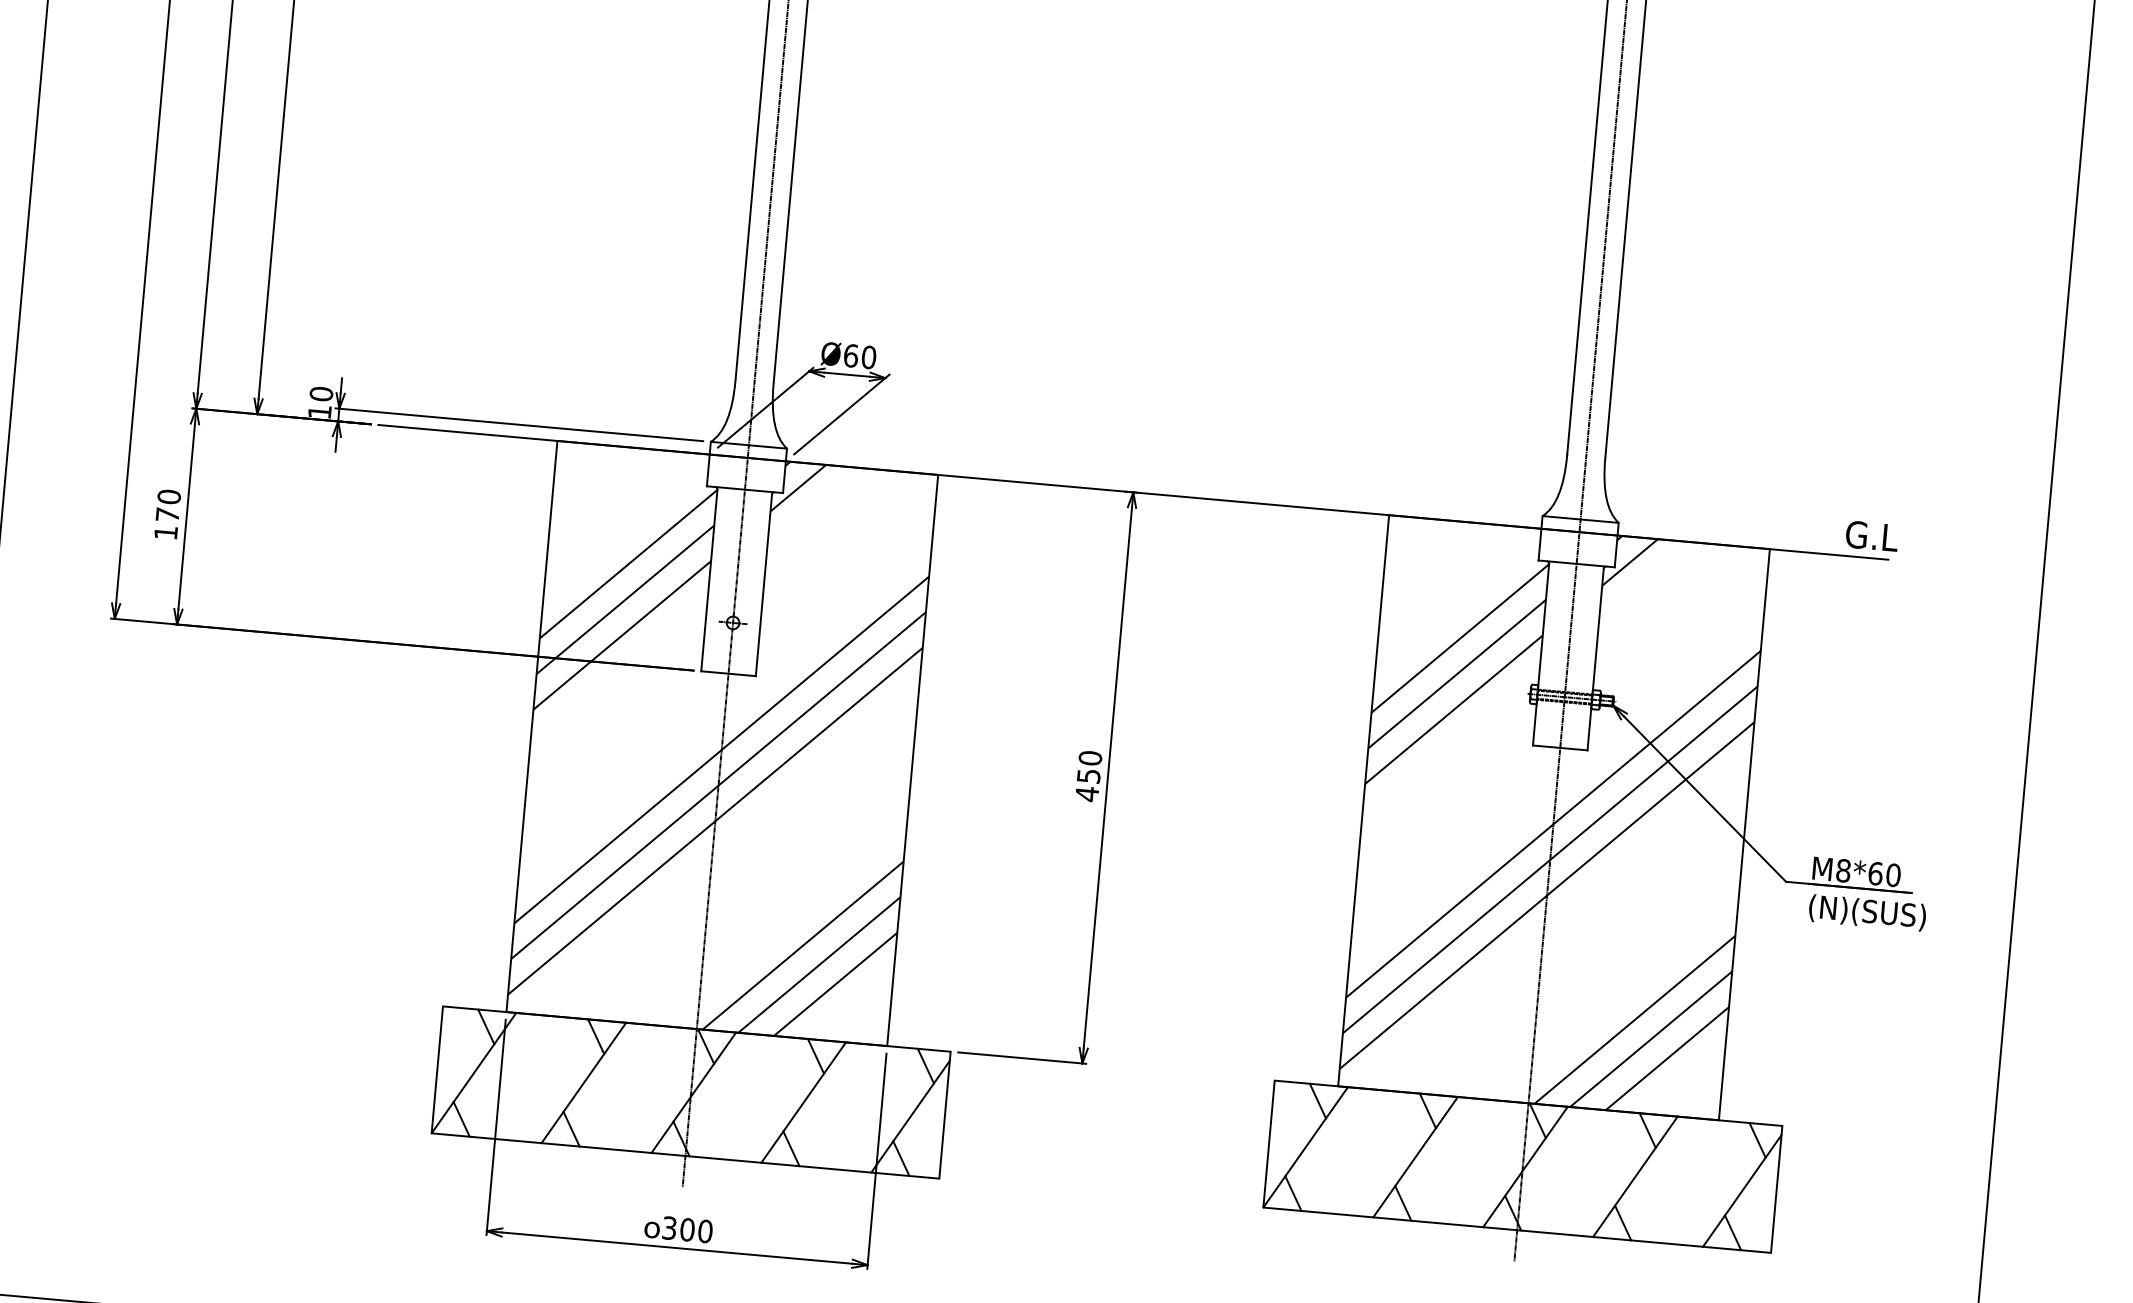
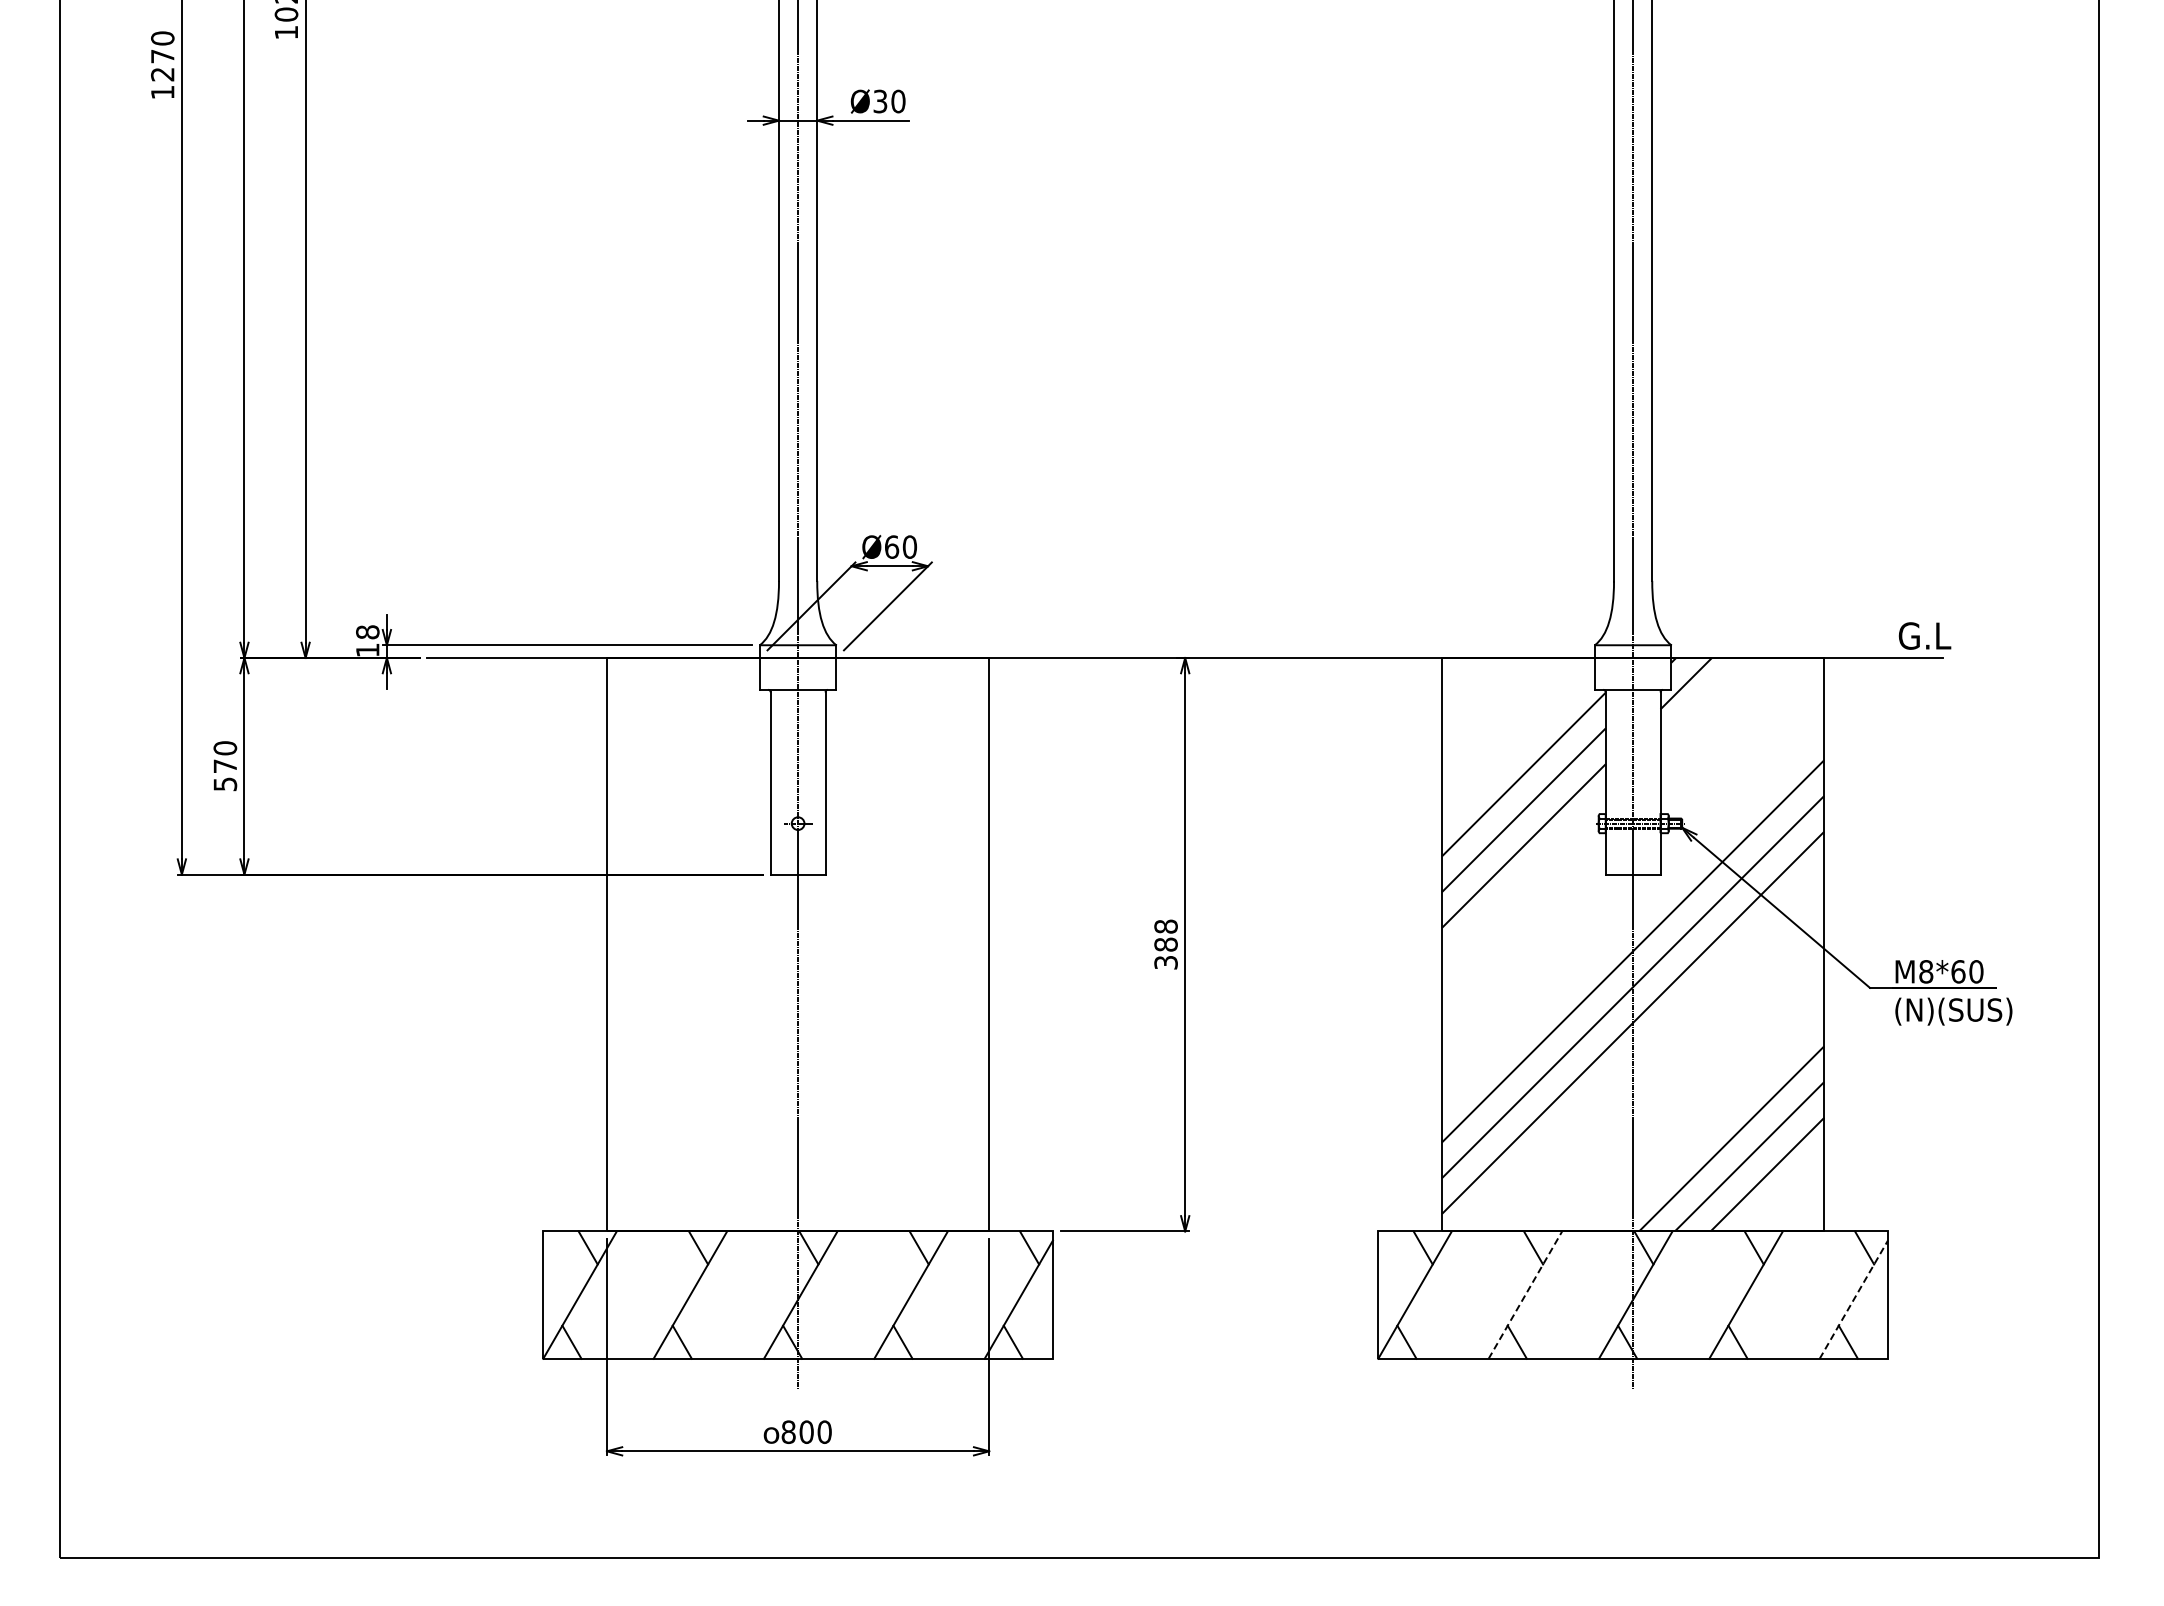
text: (321, 394) -> (367, 632), 10 -> 18
text: (166, 533) -> (225, 784), 170 -> 570
hatch: (721, 743) -> (797, 944), removed
text: (1088, 775) -> (1165, 944), 450 -> 388
line: (1415, 1157) -> (1525, 1295), solid -> dashed
line: (1742, 1190) -> (1854, 1299), solid -> dashed
text: (669, 1227) -> (788, 1431), 300 -> 800

